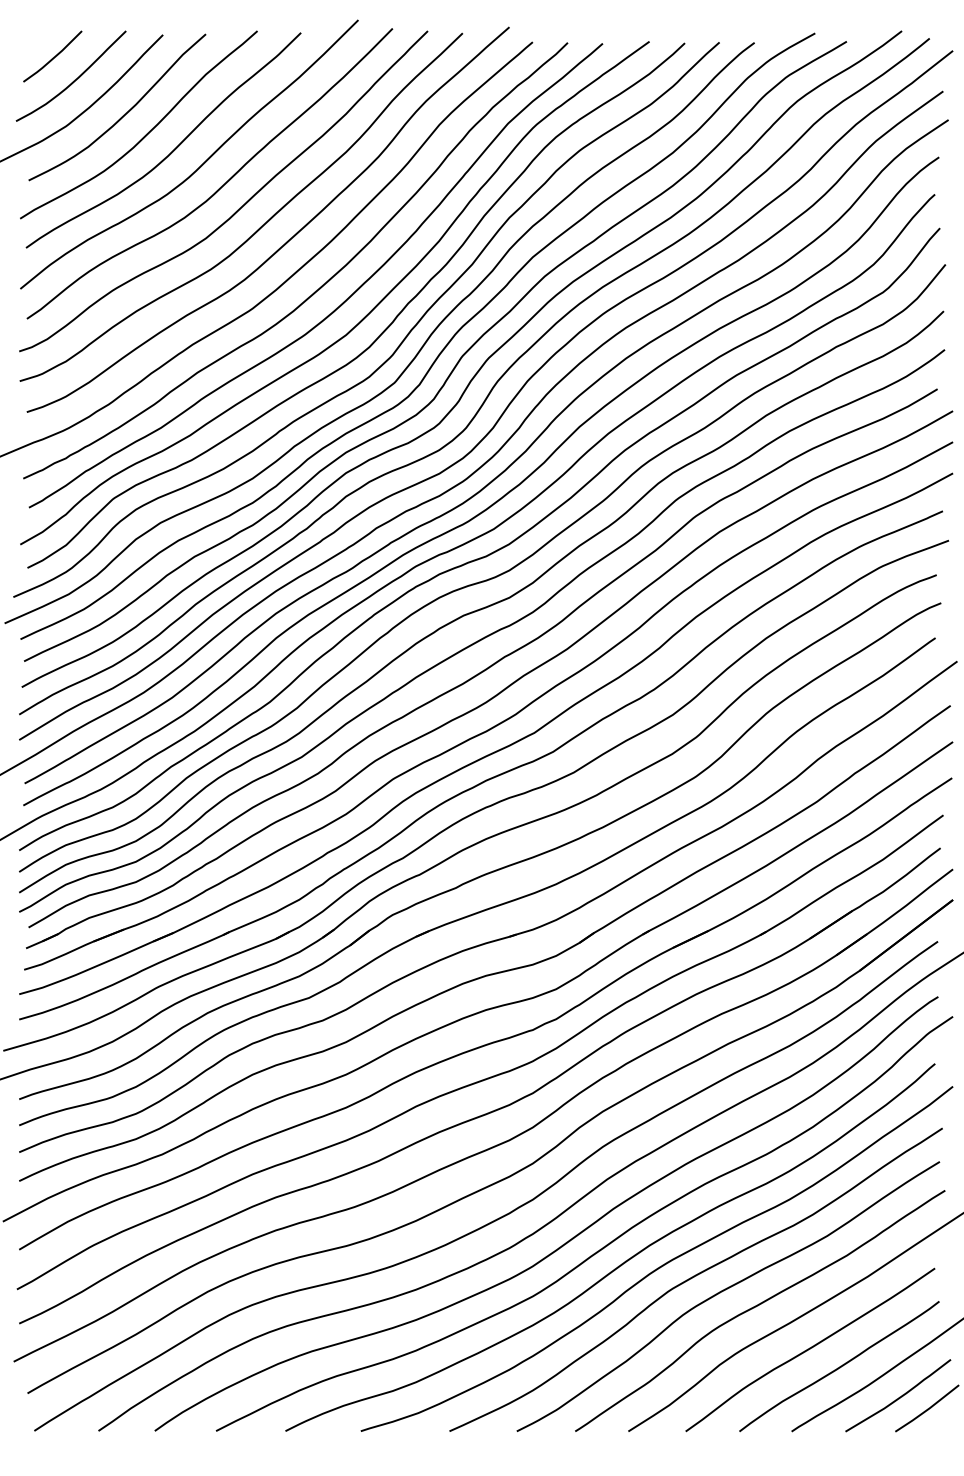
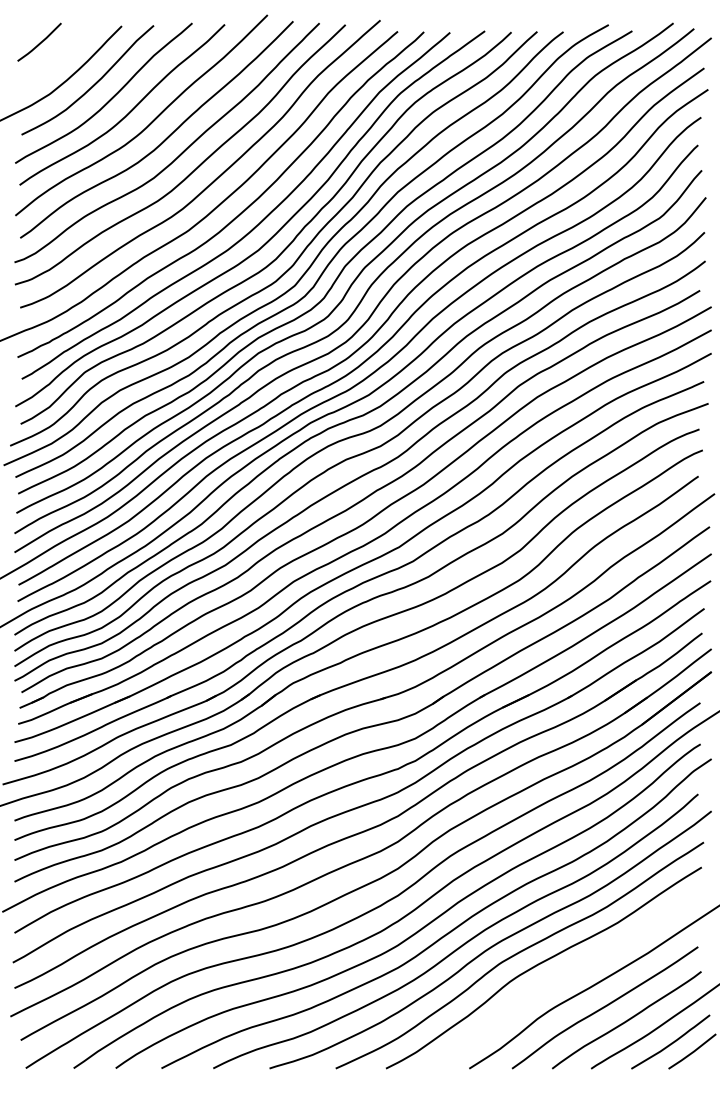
curve: (75, 78) -> (56, 58), removed
curve: (758, 1306) -> (566, 975), removed

